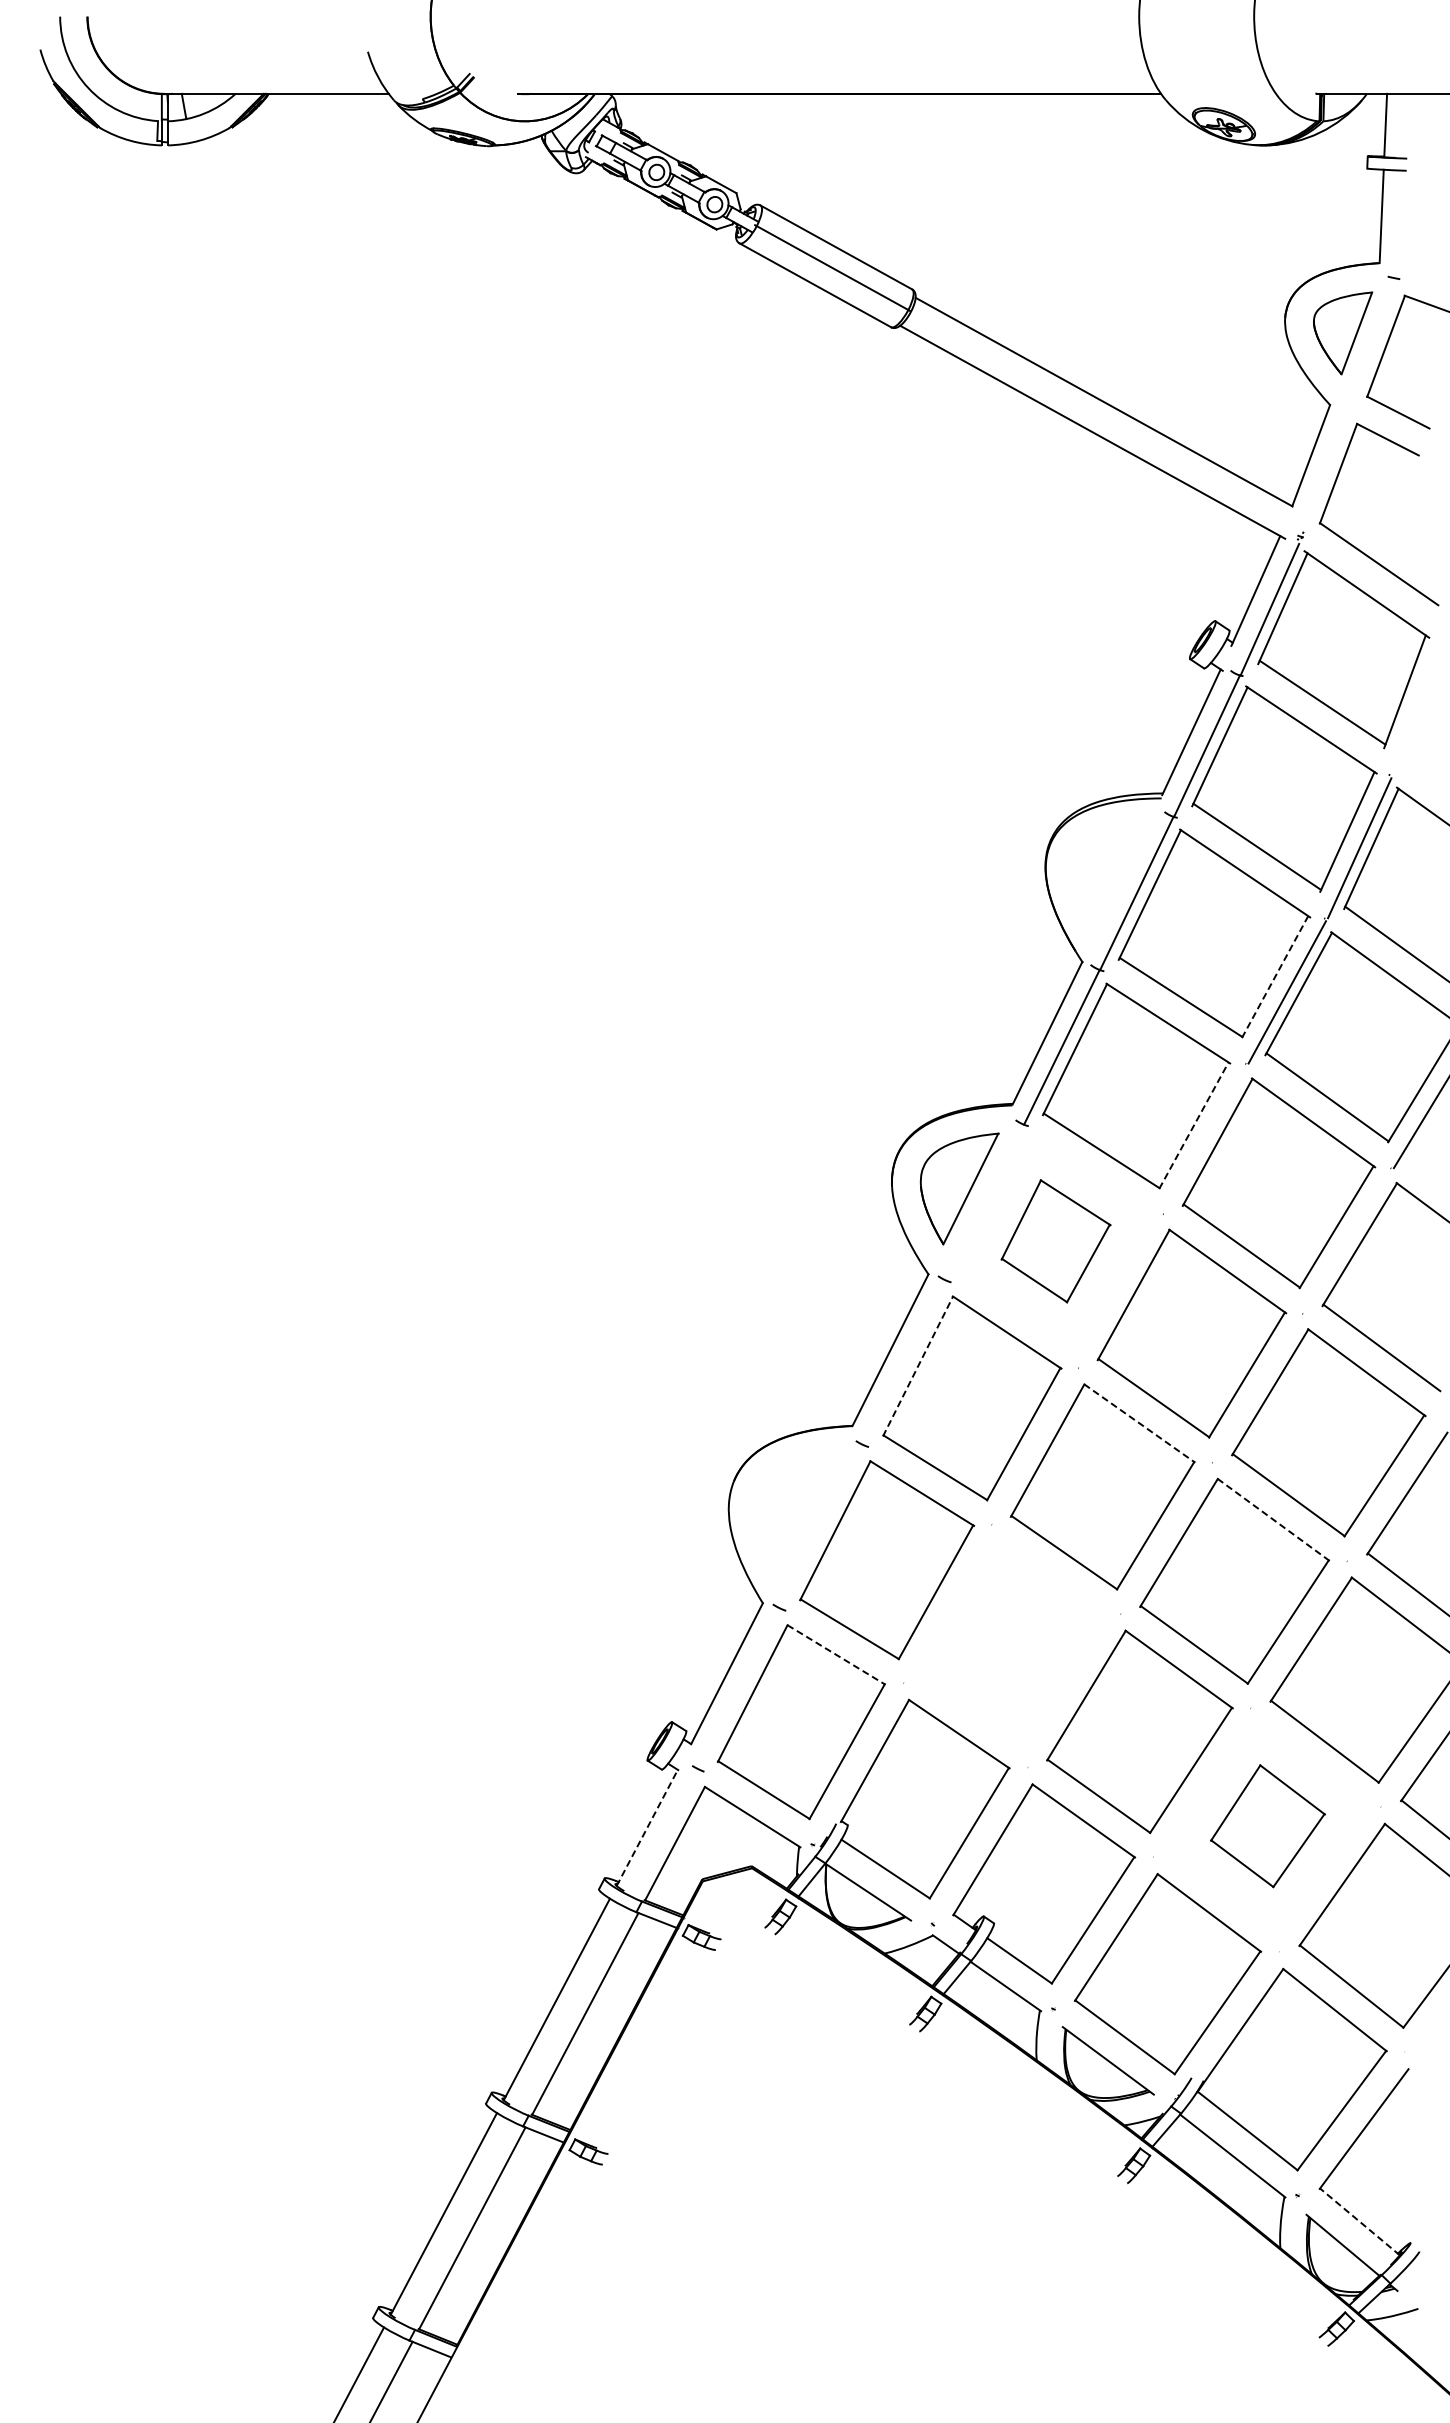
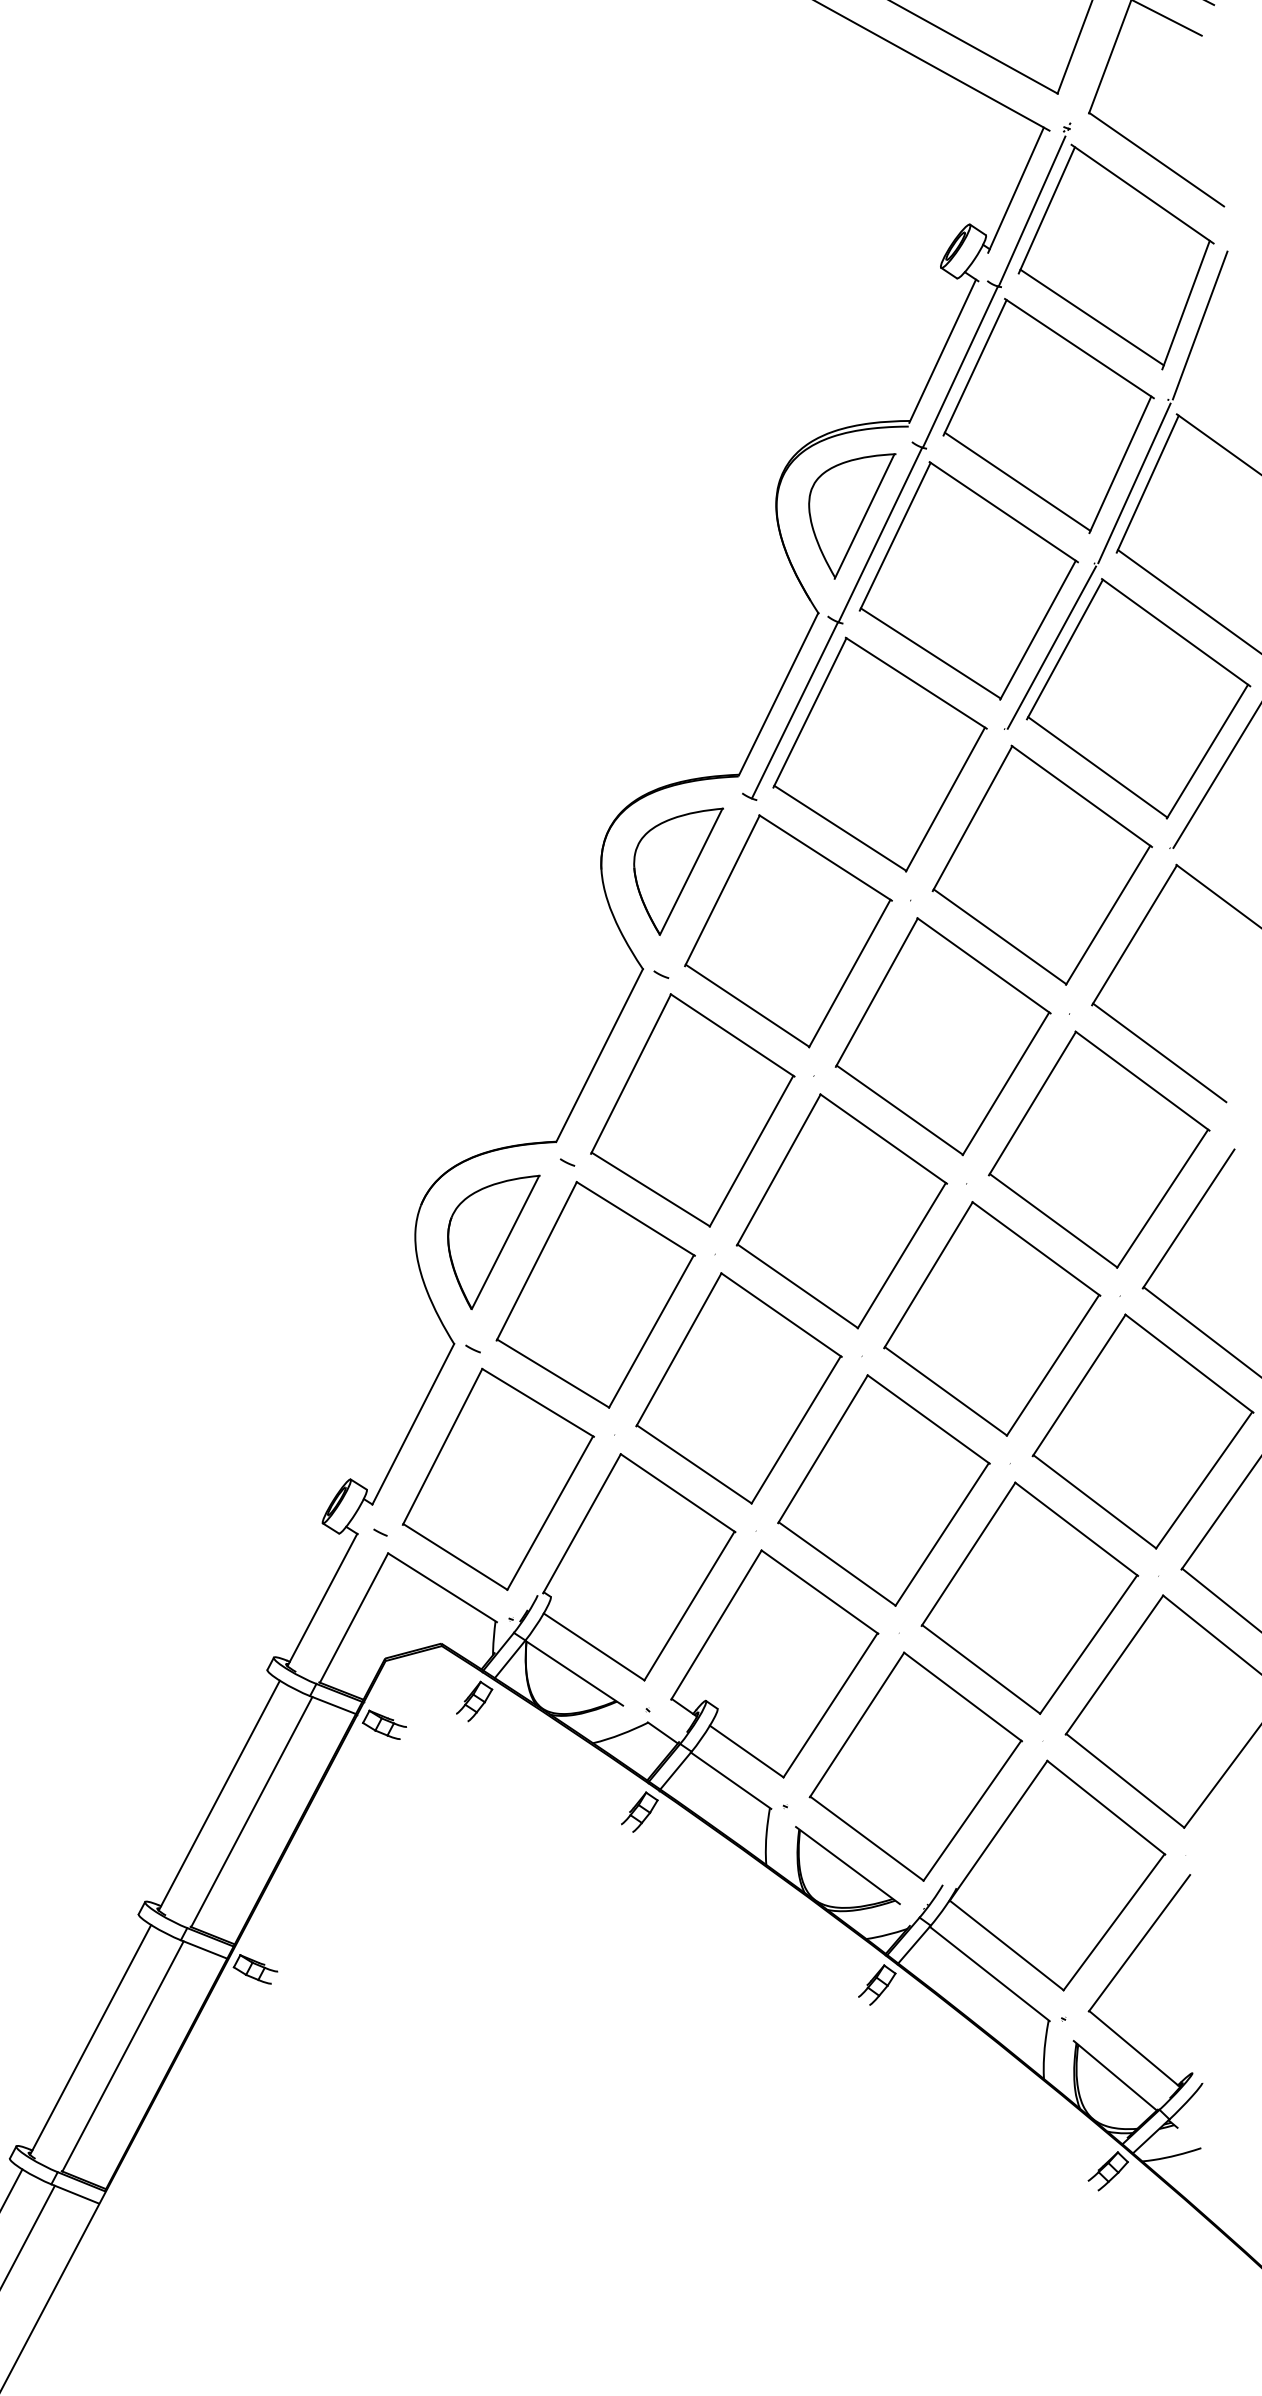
line: (1417, 709) -> (1200, 325), added
part: (1111, 876) -> (851, 515), added
line: (1275, 976) -> (1038, 629), dashed -> solid
line: (1194, 1125) -> (946, 799), dashed -> solid
part: (1055, 1241) -> (787, 931), size x1.67
line: (918, 1366) -> (631, 1074), dashed -> solid
line: (1140, 1423) -> (884, 1139), dashed -> solid
part: (797, 1513) -> (493, 1241), added
line: (1273, 1519) -> (1036, 1248), dashed -> solid
part: (1012, 1642) -> (738, 1388), added
line: (836, 1655) -> (538, 1403), dashed -> solid
part: (1267, 1825) -> (1029, 1597), size x1.67
line: (647, 1827) -> (322, 1599), dashed -> solid
line: (1359, 2221) -> (1134, 2048), dashed -> solid

